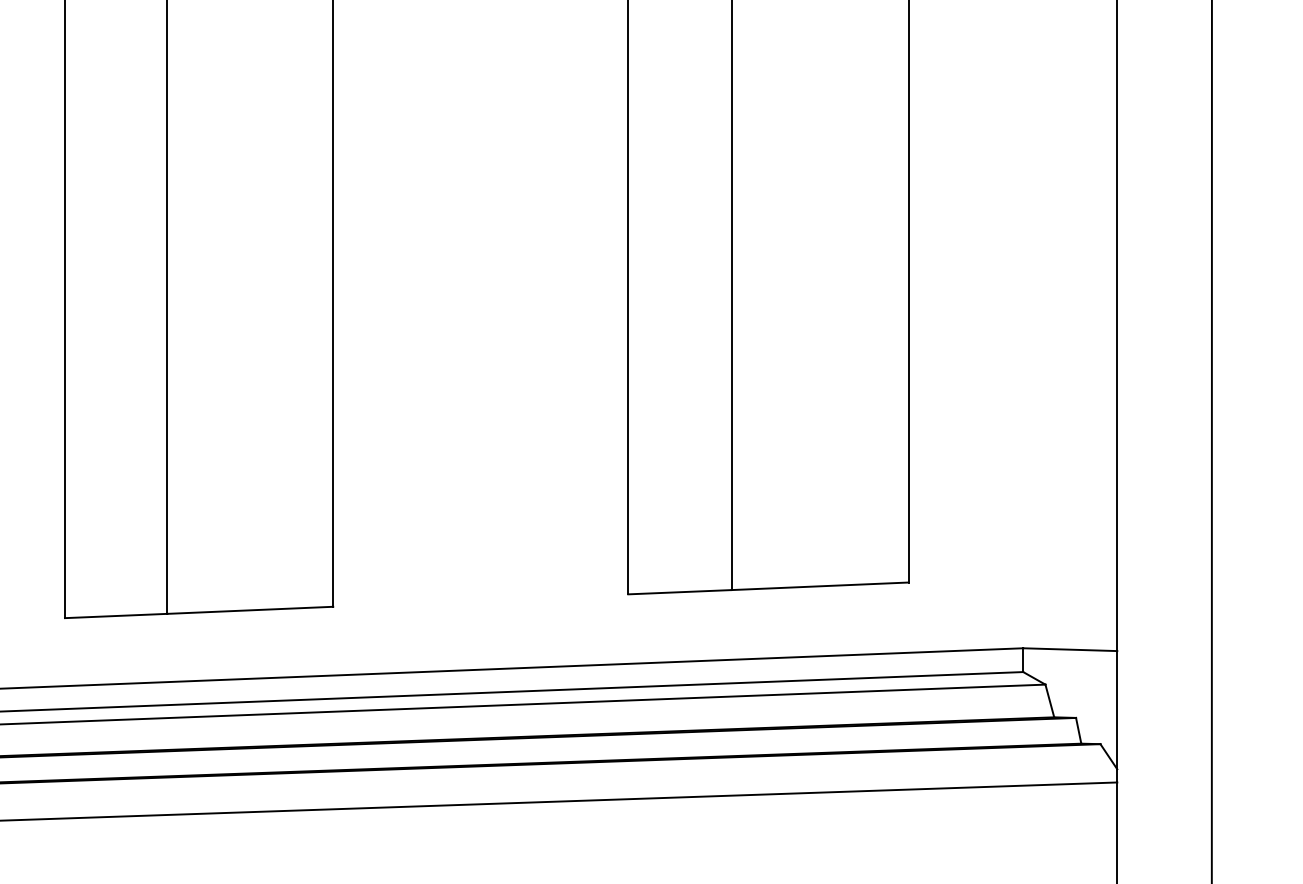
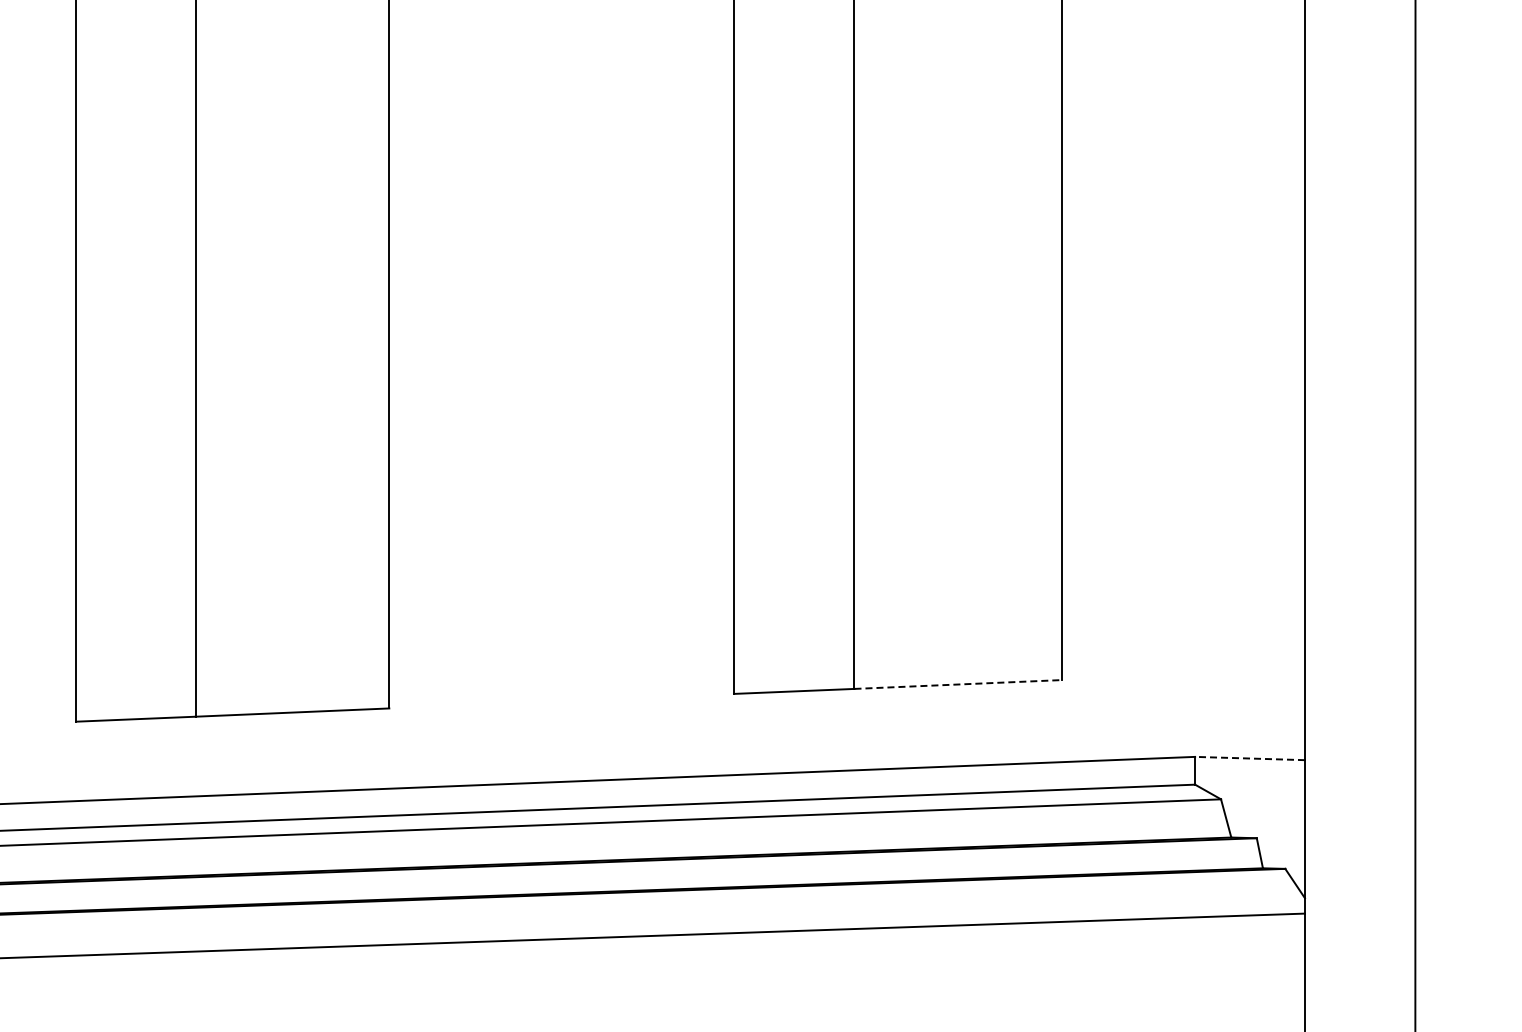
line: (820, 586) -> (958, 684), solid -> dashed
line: (1070, 649) -> (1250, 758), solid -> dashed

